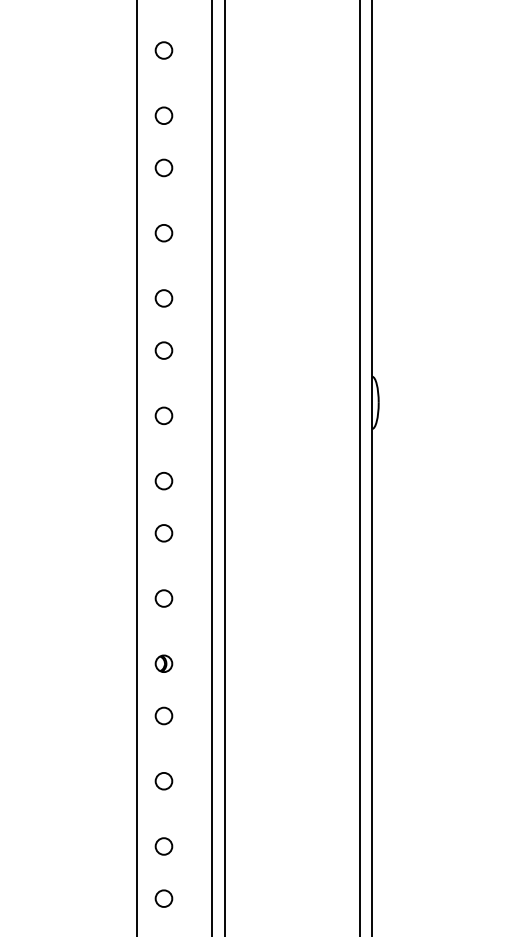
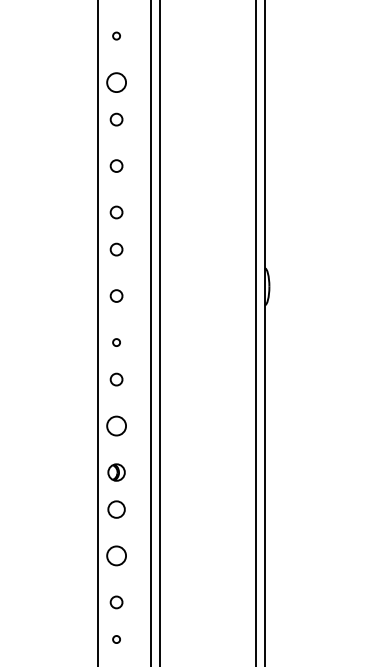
circle: (163, 50) -> (116, 36), size x0.6
circle: (163, 115) -> (116, 82), size x1.6
circle: (163, 481) -> (116, 342), size x0.6
circle: (163, 598) -> (116, 425), size x1.6
part: (163, 663) -> (116, 472), size x1.4
circle: (163, 715) -> (116, 509), size x1.4
circle: (163, 781) -> (116, 556), size x1.6
circle: (163, 898) -> (116, 639), size x0.6

